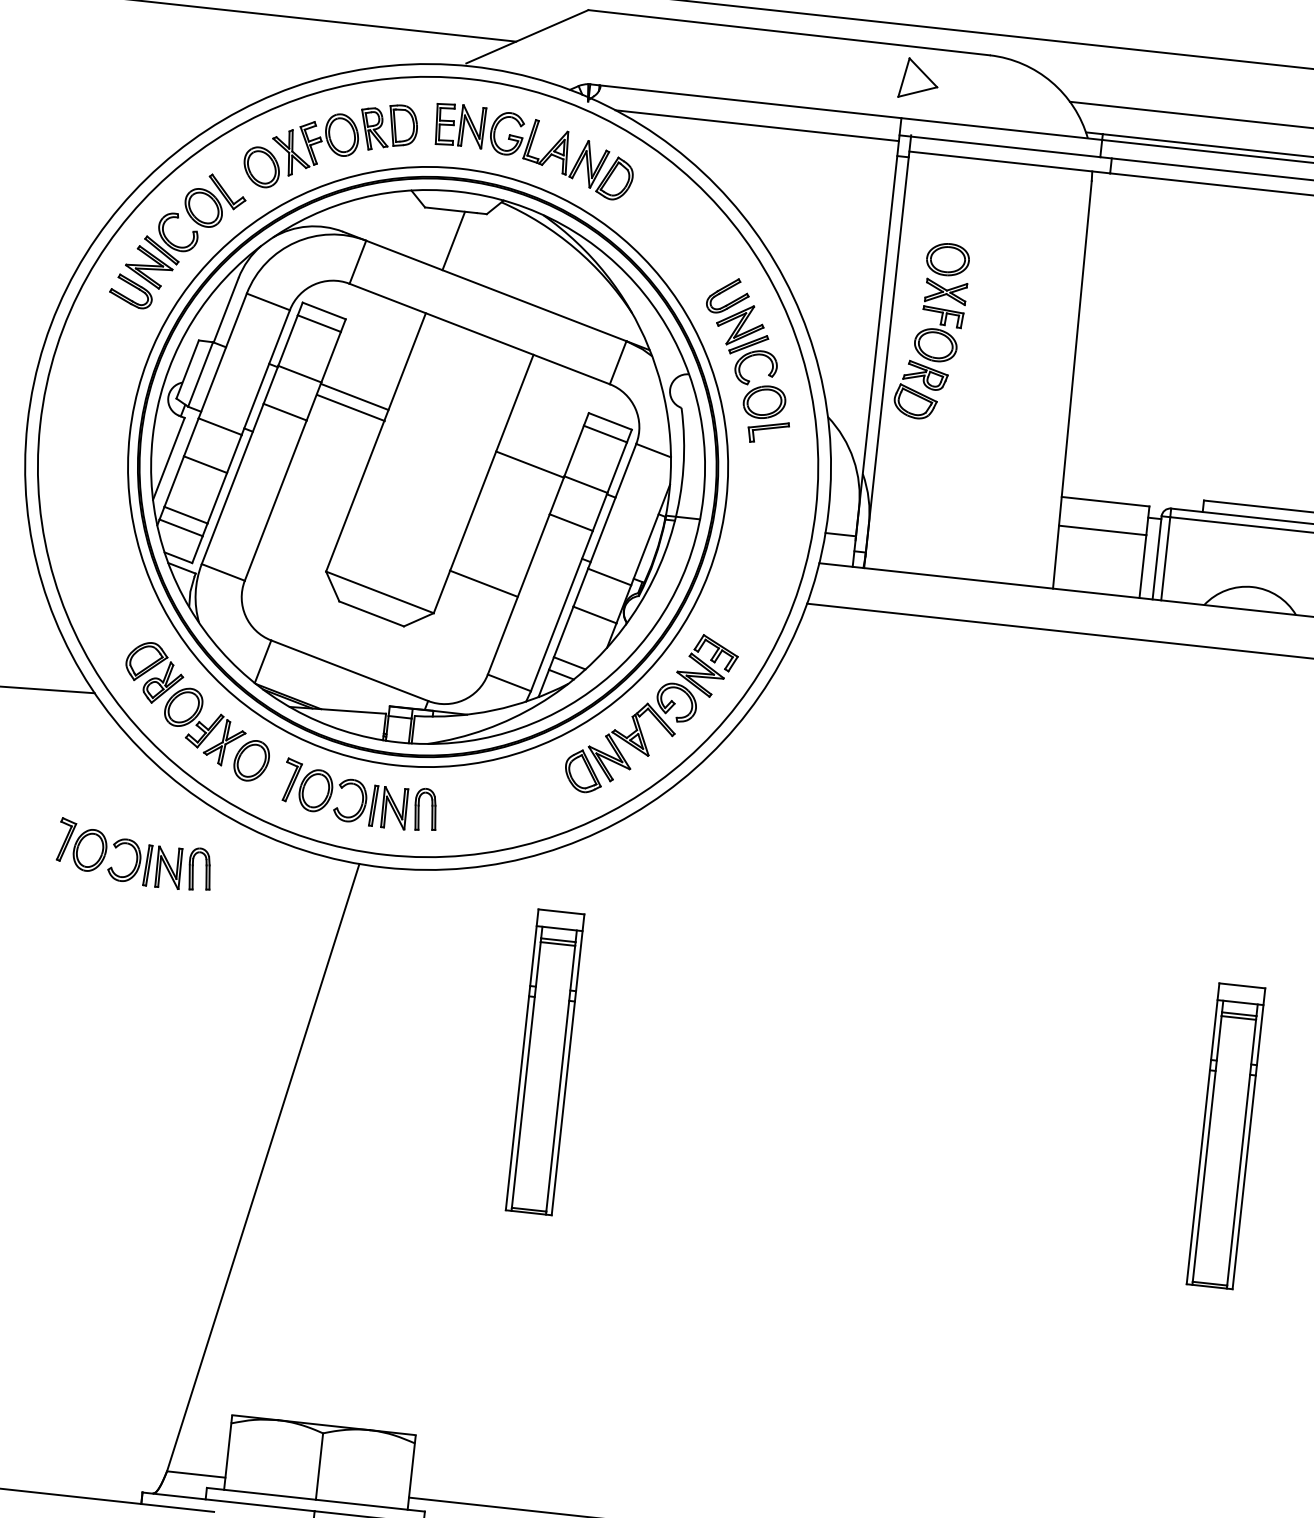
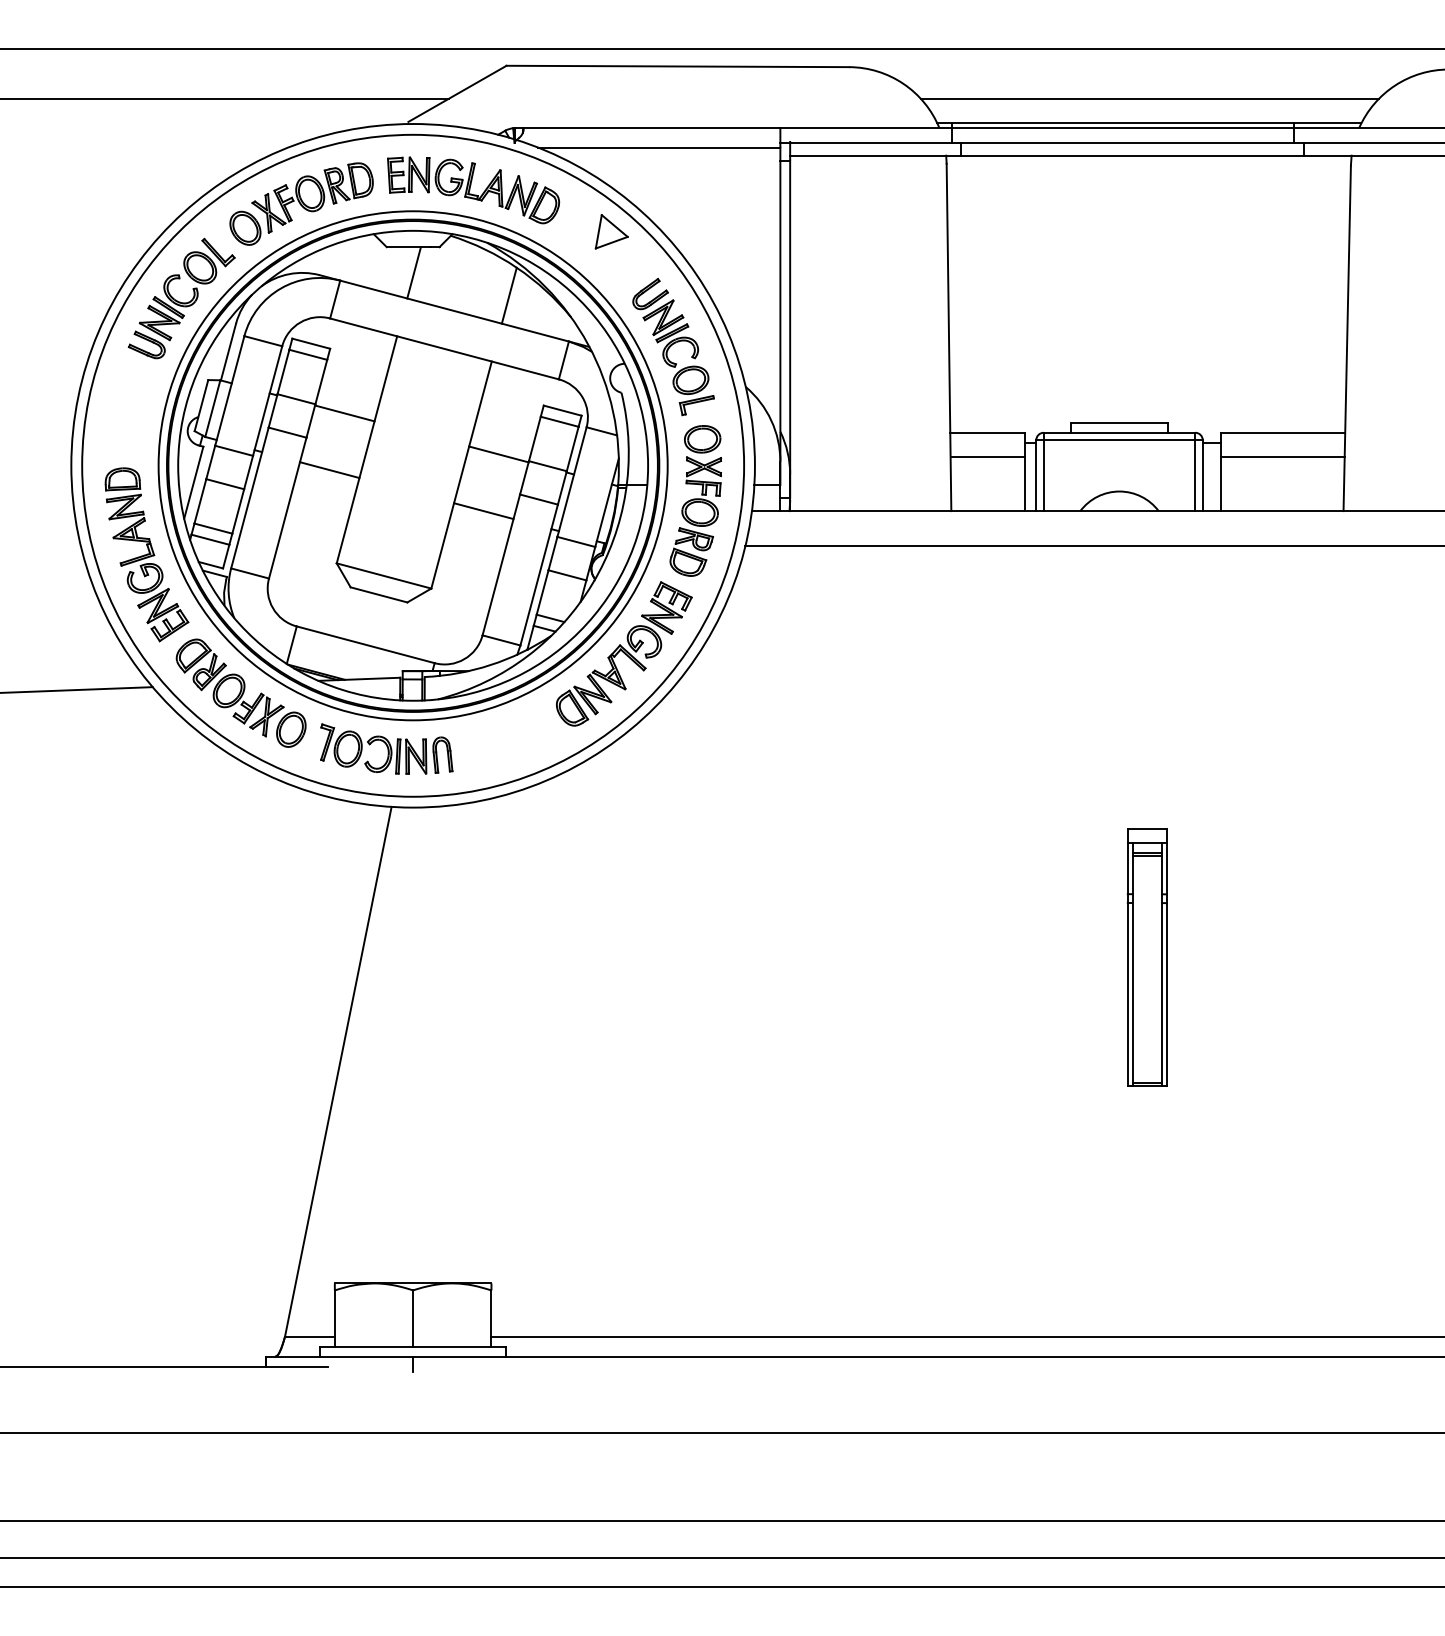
part: (918, 78) -> (611, 231), moved
line: (561, 279) -> (508, 295), added
part: (931, 330) -> (695, 500), moved
line: (350, 408) -> (329, 470), moved
part: (104, 536) -> (146, 554), added
line: (483, 584) -> (483, 511), moved
part: (135, 854) -> (201, 819), removed
part: (544, 1062) -> (565, 957), removed

